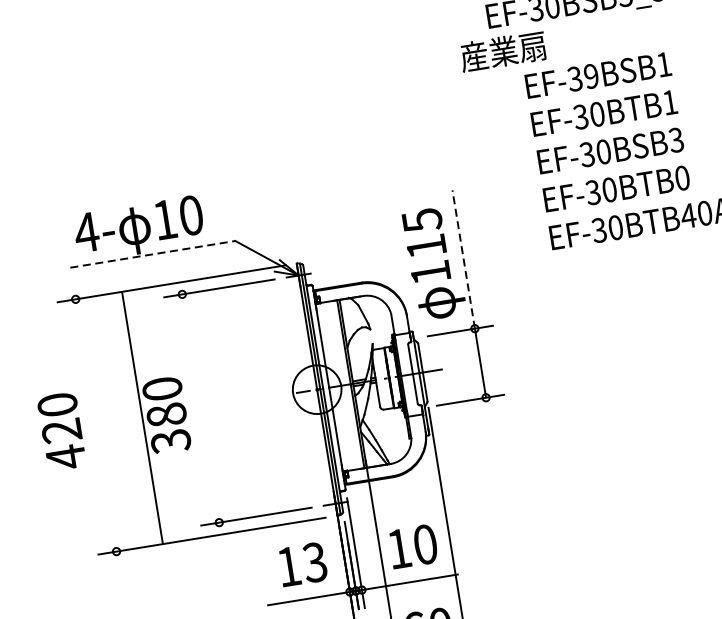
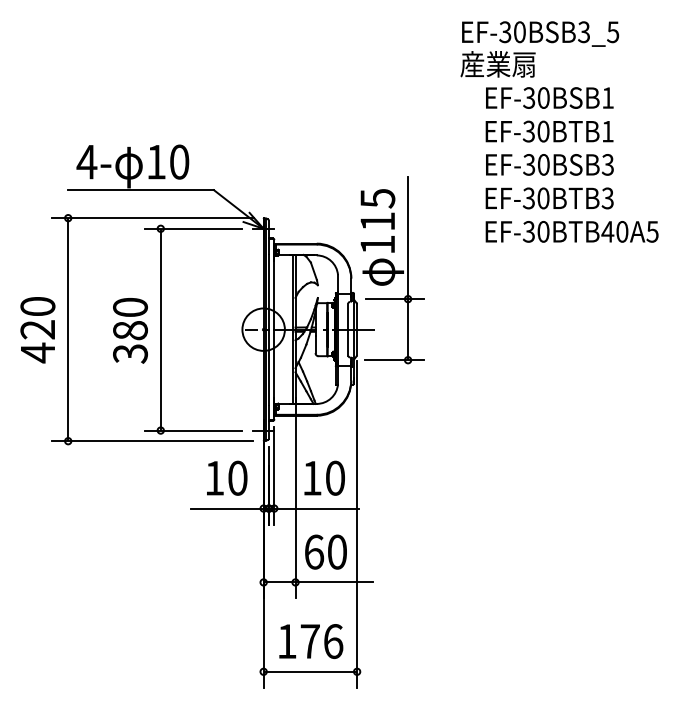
text: (502, 51) -> (497, 64), moved
text: (591, 75) -> (543, 97), EF-39BSB1 -> EF-30BSB1
text: (682, 178) -> (607, 198), EF-30BTB0 -> EF-30BTB3
line: (153, 254) -> (141, 190), dashed -> solid
line: (464, 258) -> (408, 237), dashed -> solid
line: (200, 408) -> (160, 329), added
line: (142, 417) -> (68, 329), moved
text: (314, 561) -> (237, 477), 13 -> 10

